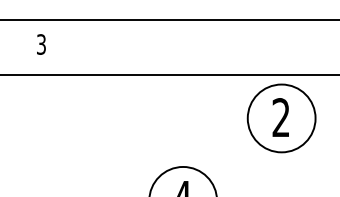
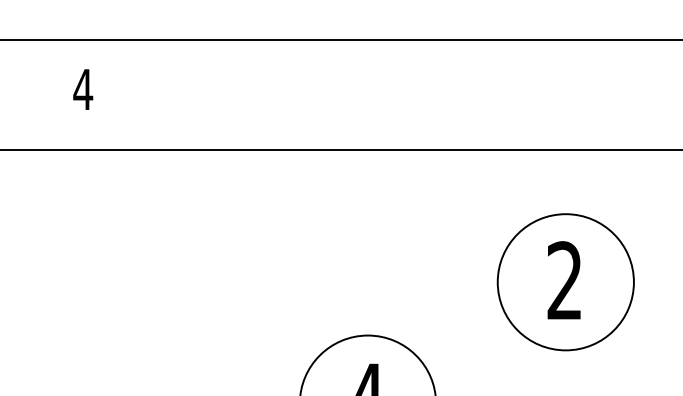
text: (41, 44) -> (83, 89), 3 -> 4
part: (281, 118) -> (565, 282), moved

